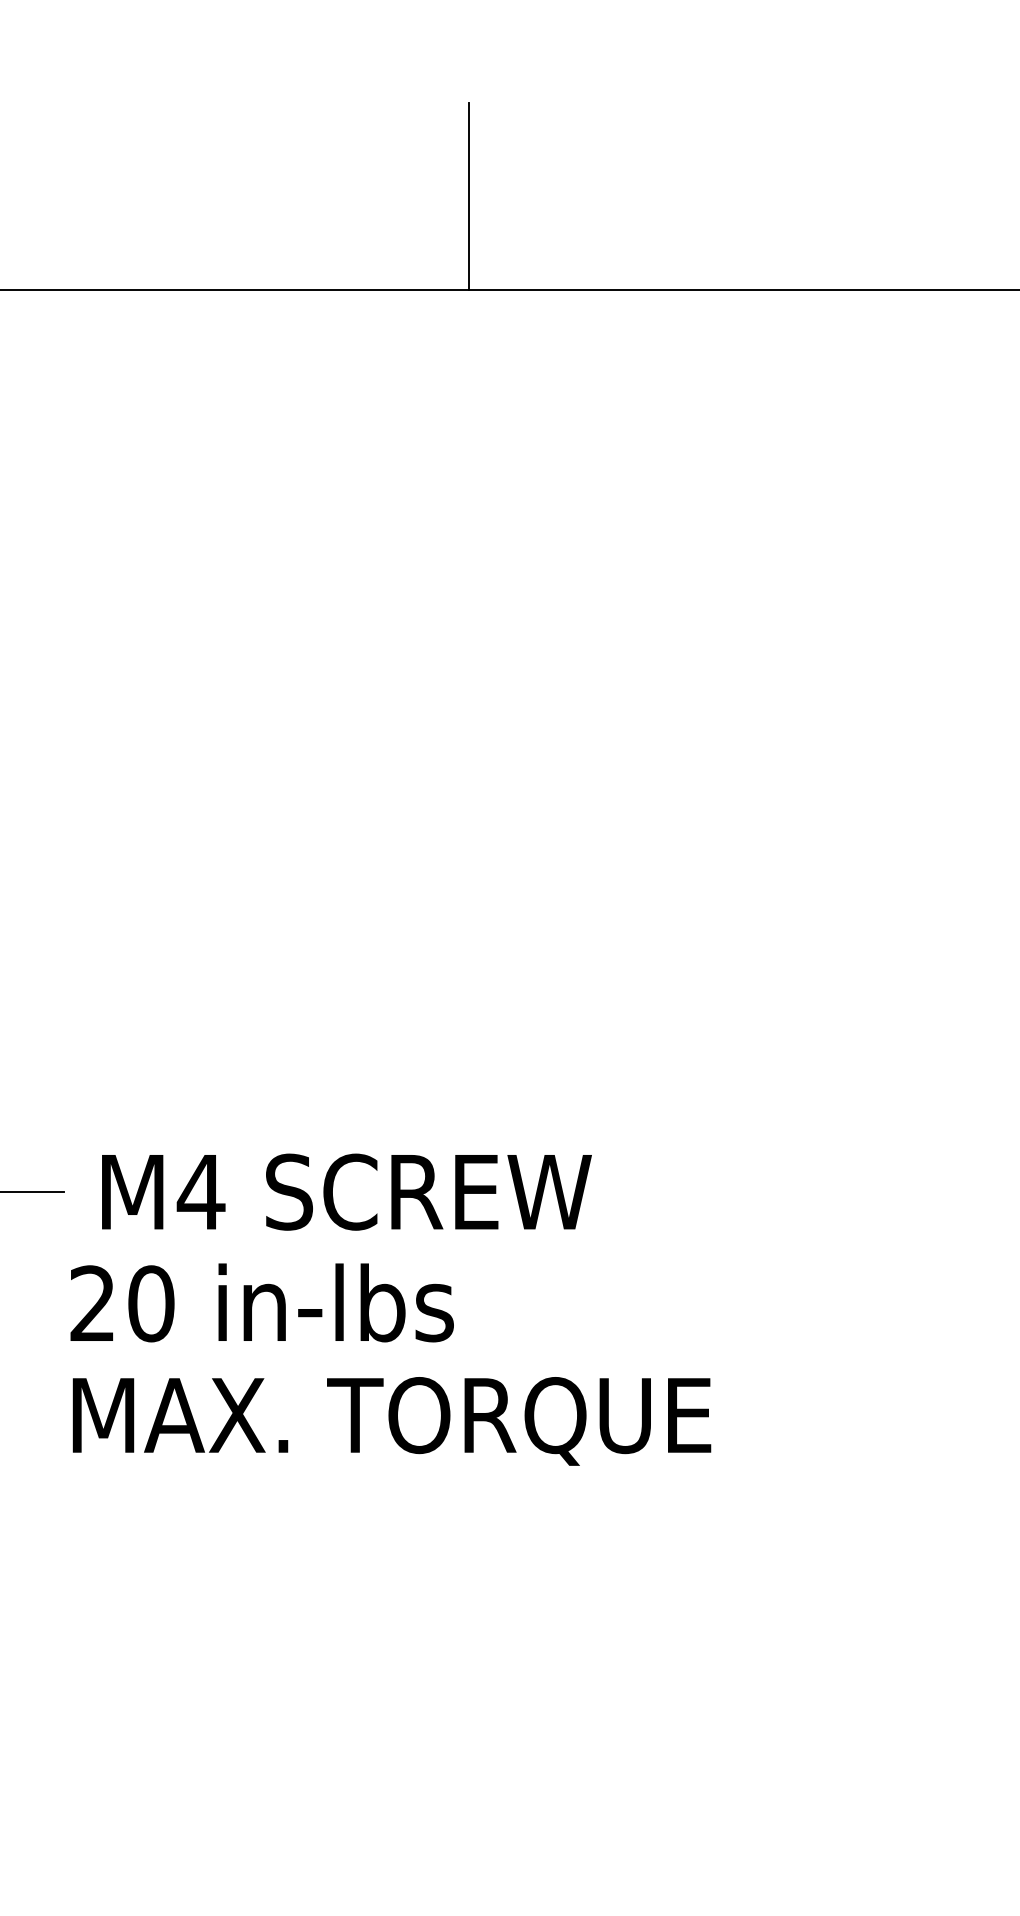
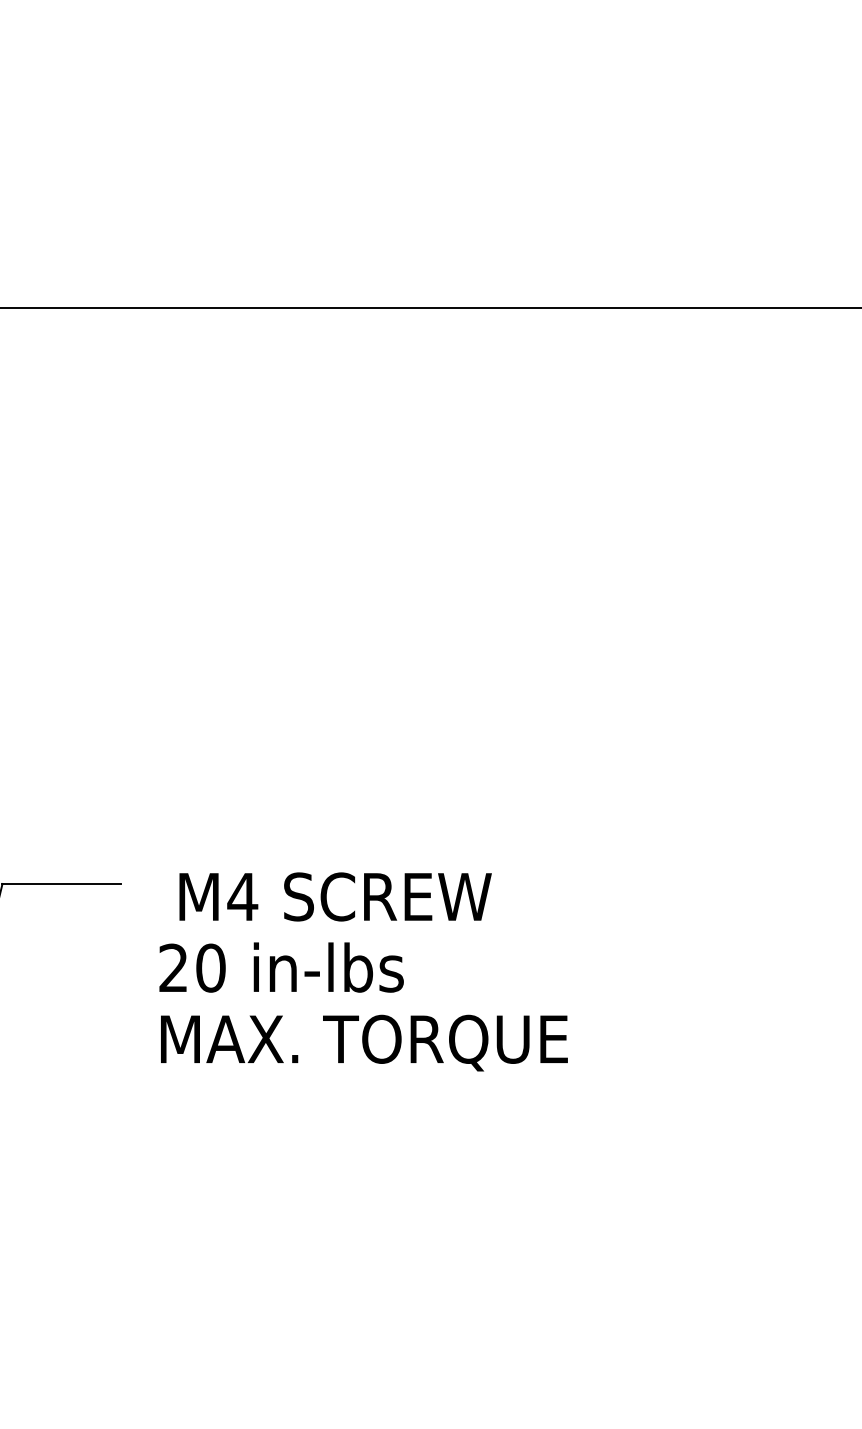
line: (468, 195) -> (379, 248), removed
text: (390, 1309) -> (363, 971), moved

